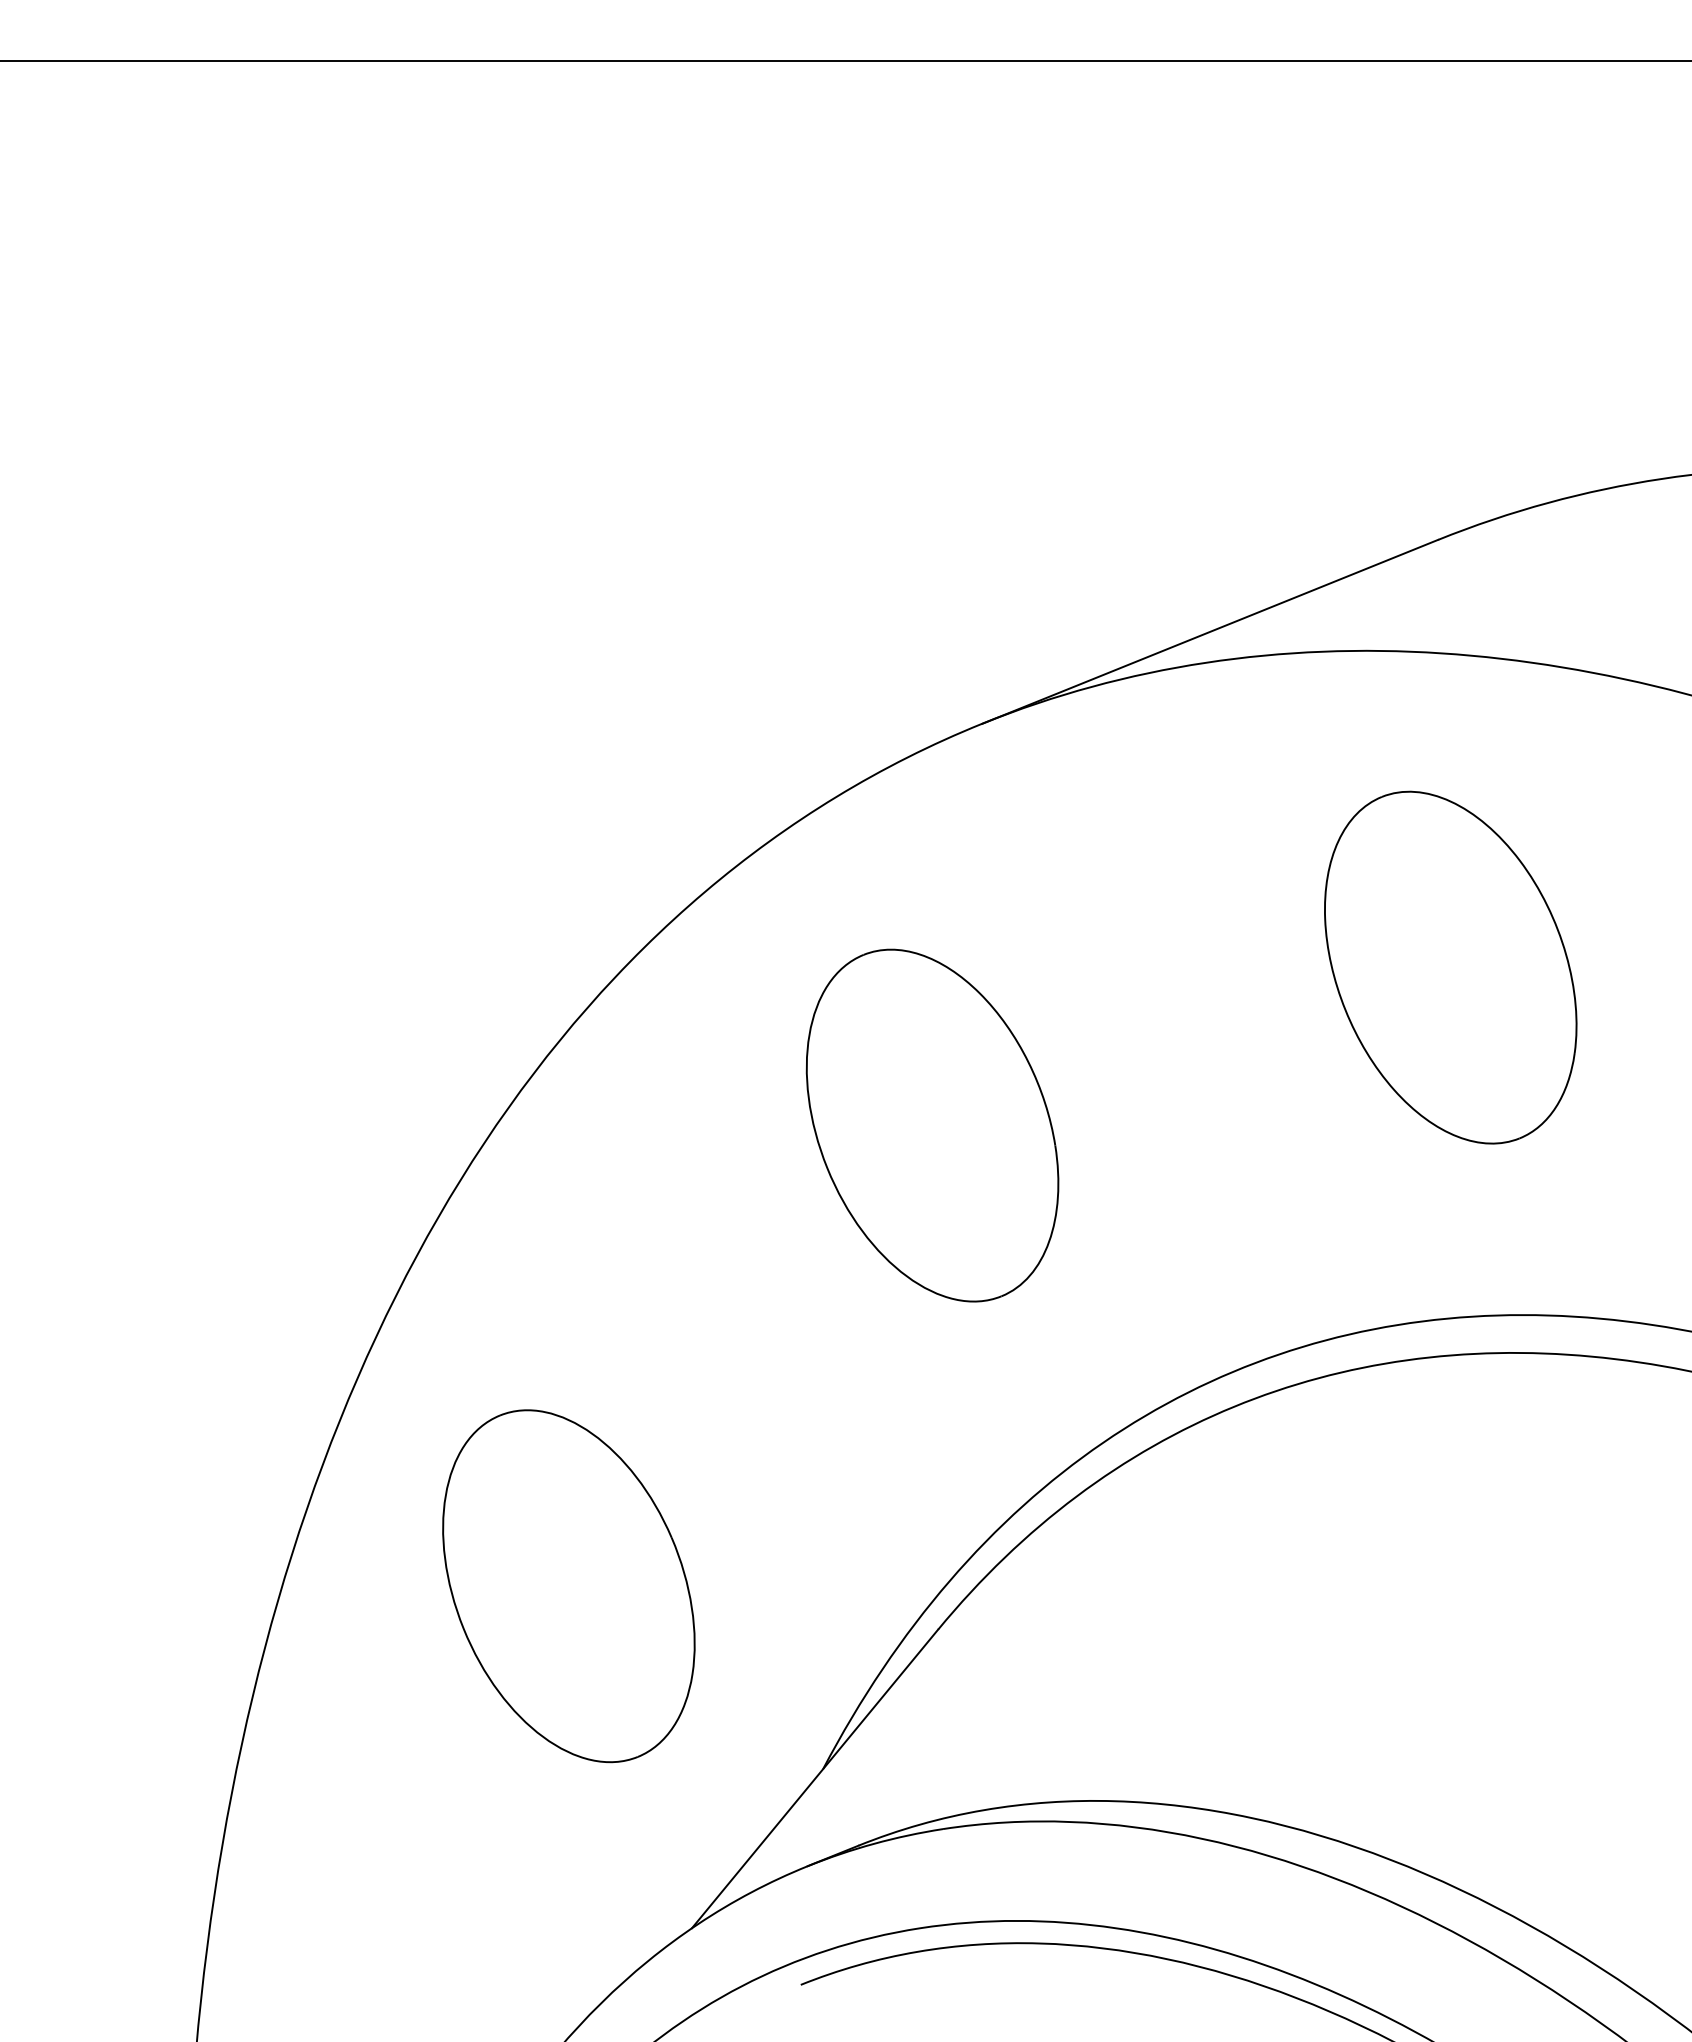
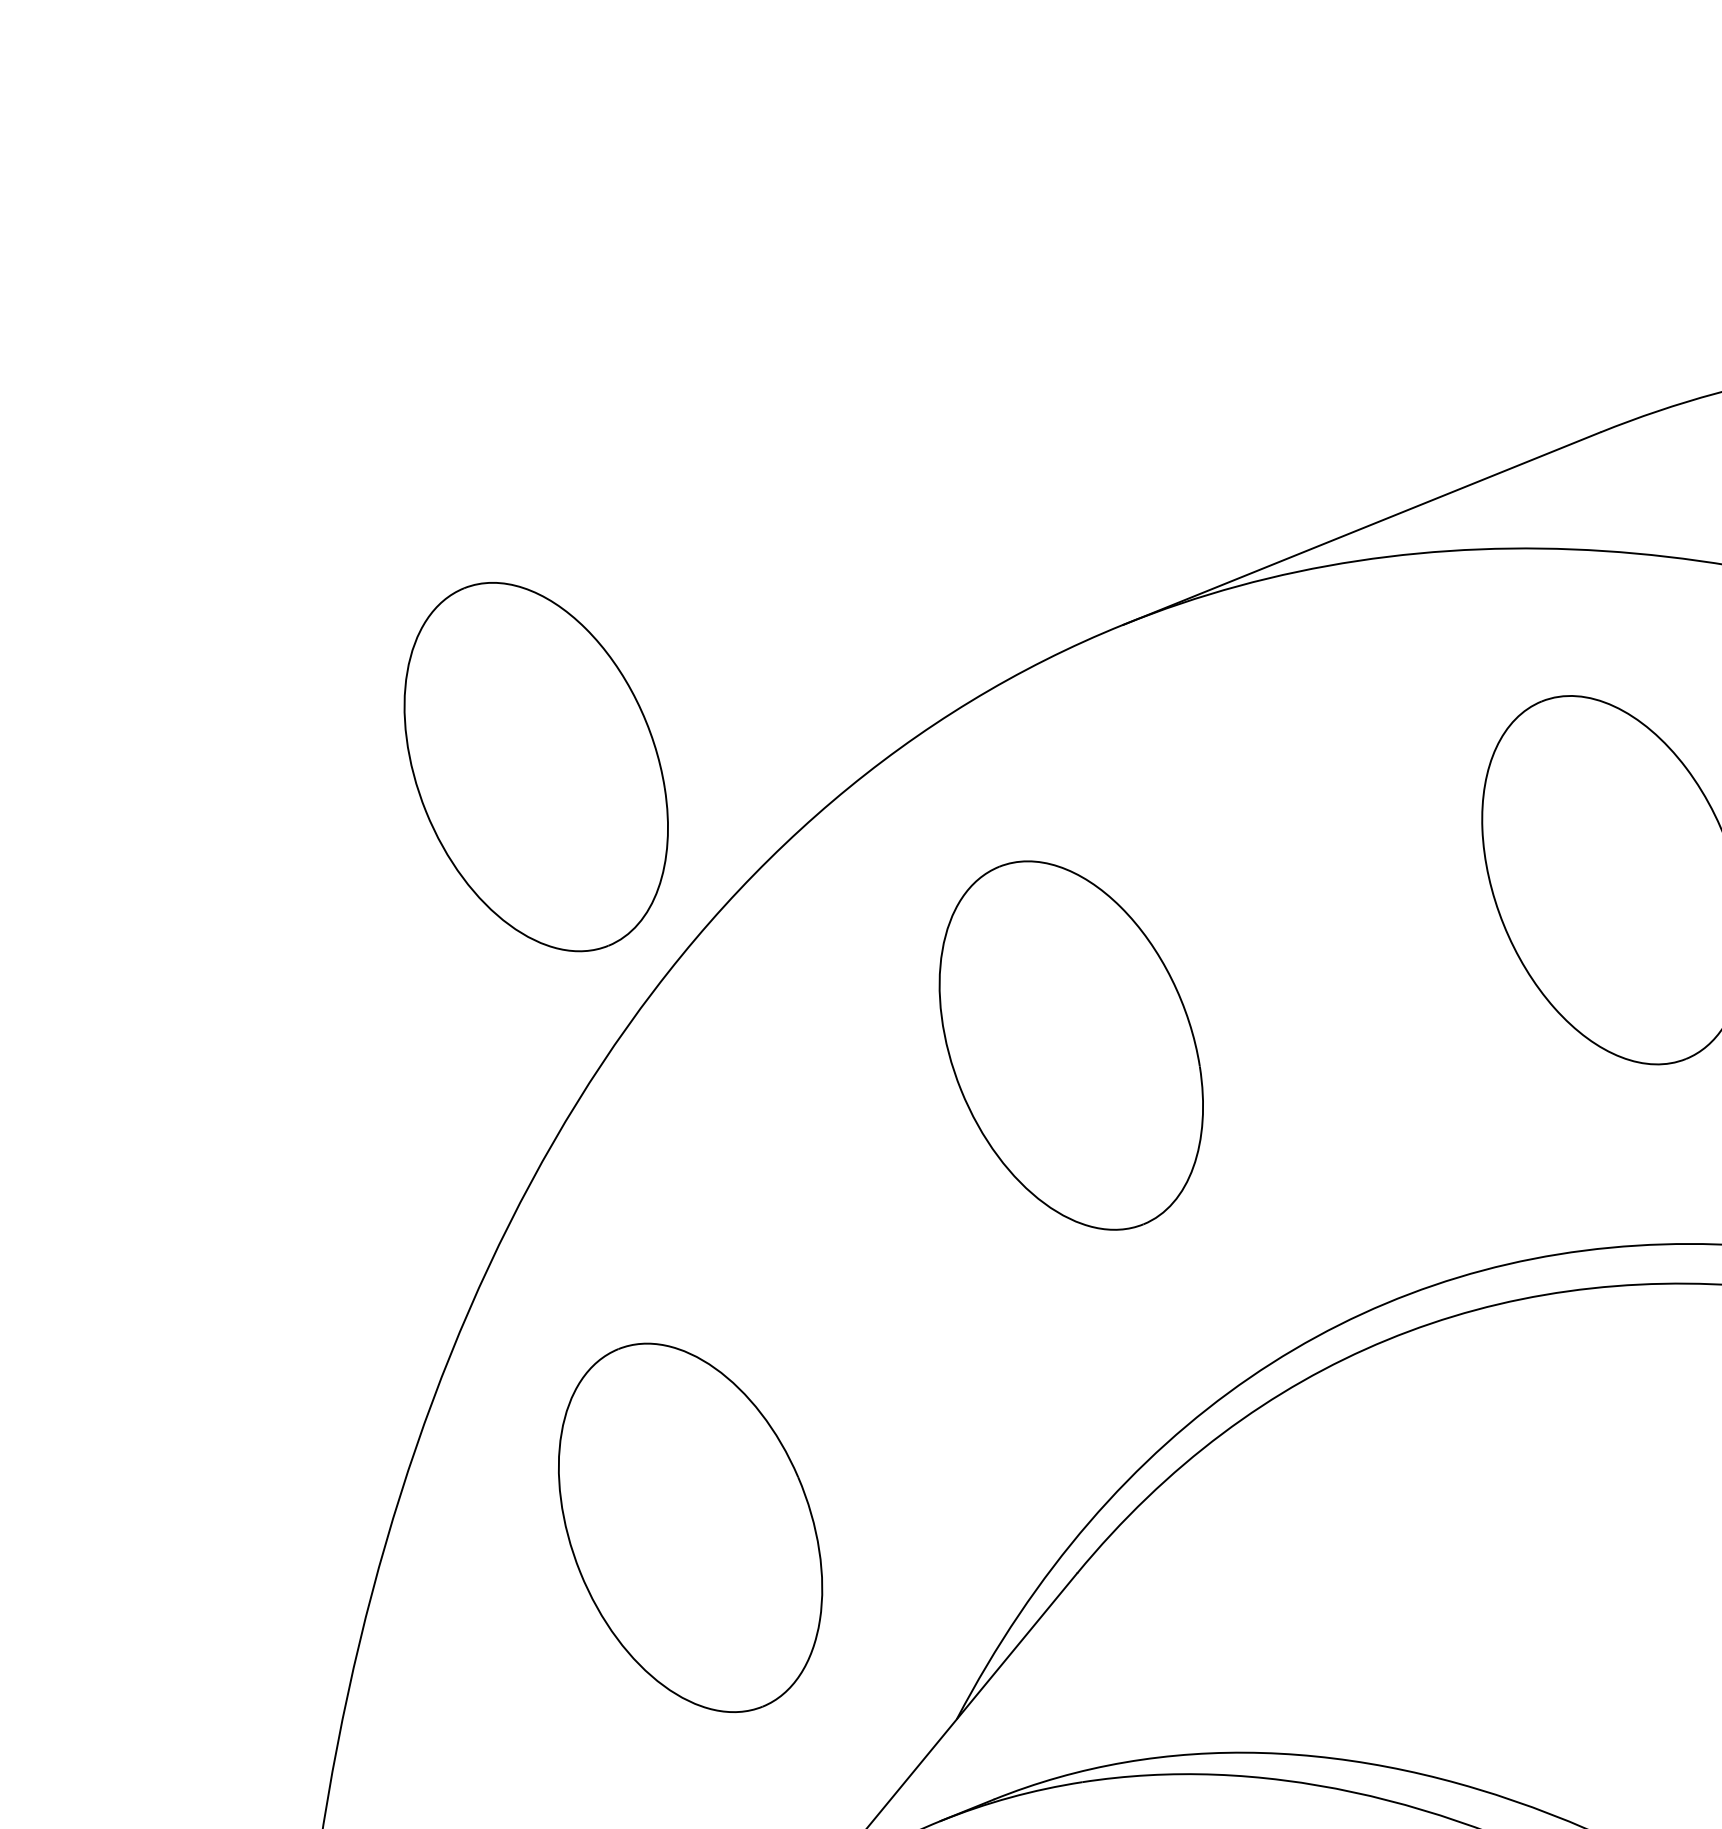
part: (421, 859) -> (536, 766), added

